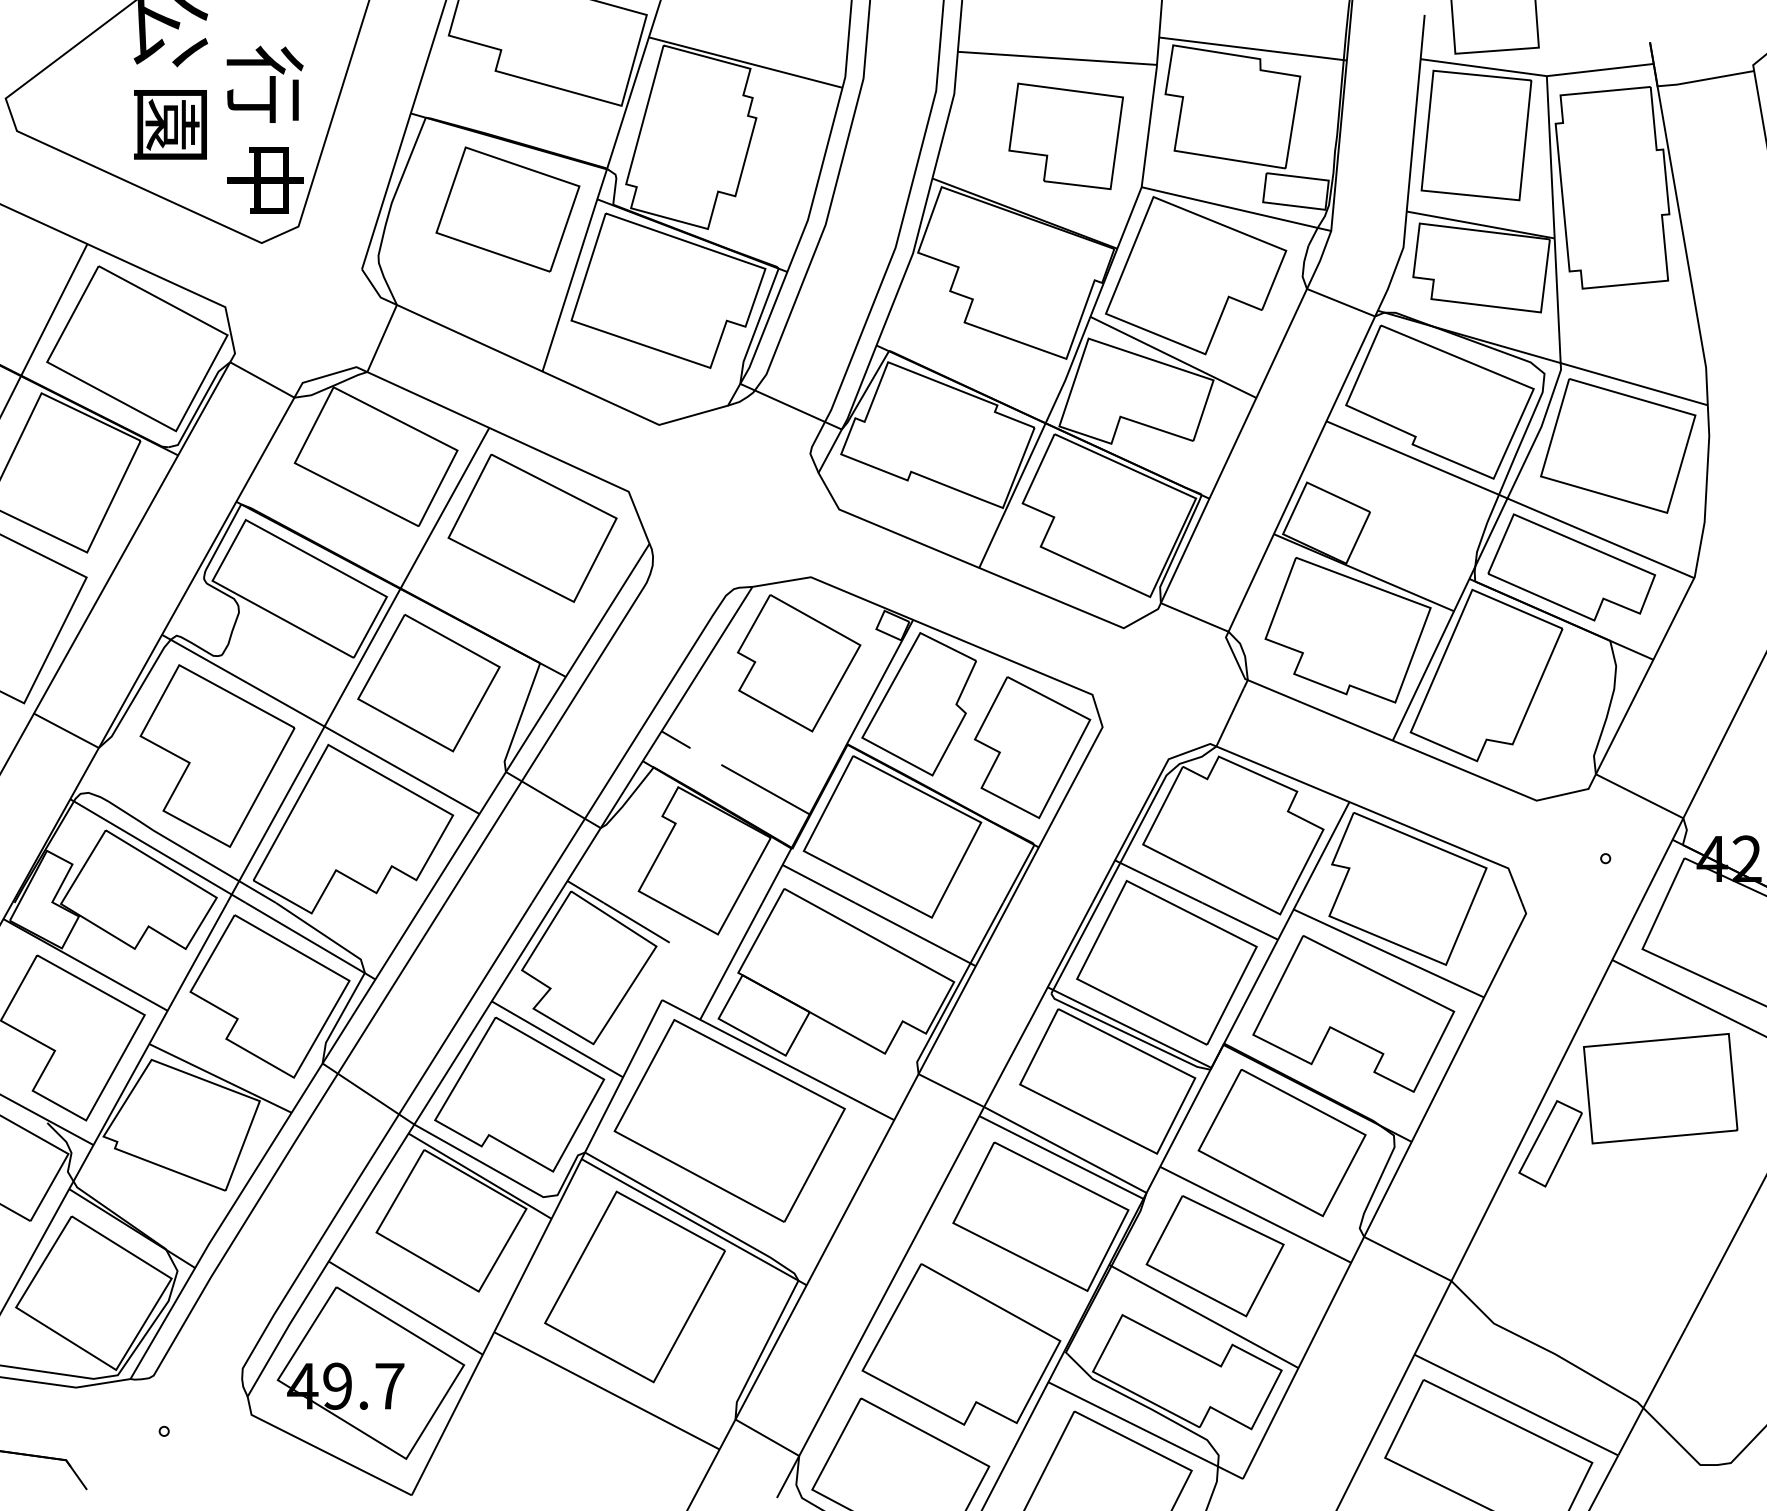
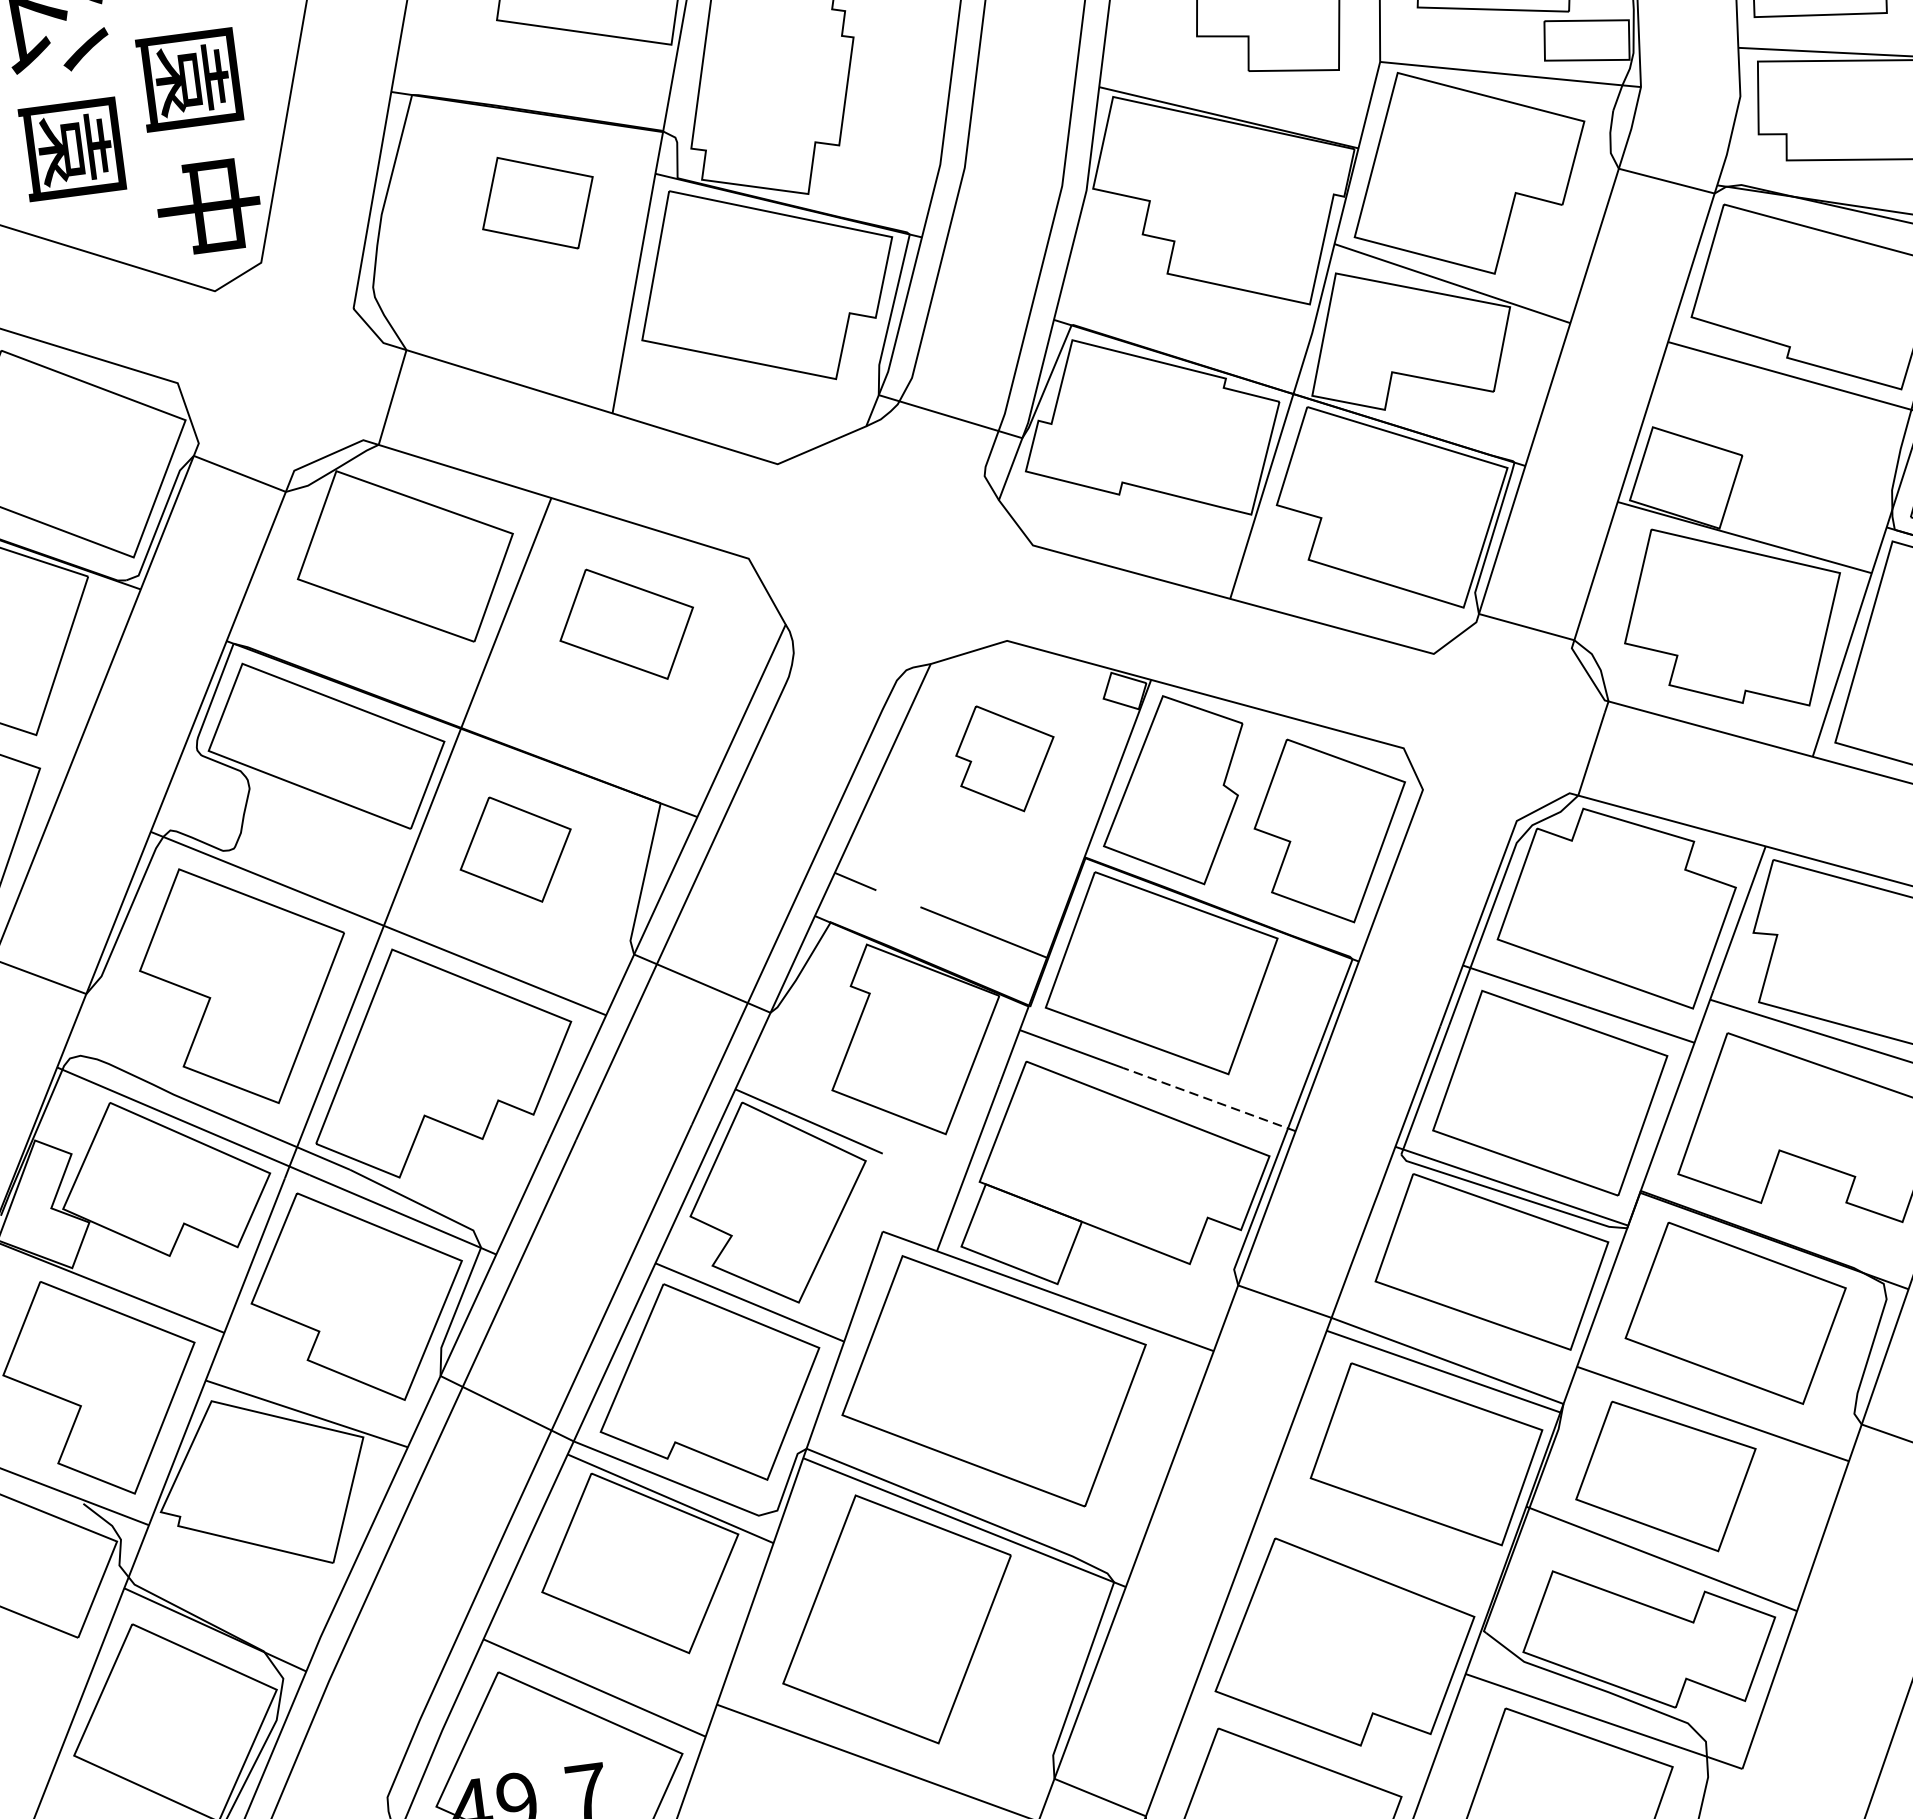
text: (264, 83) -> (190, 77), 行 -> 園
part: (507, 209) -> (537, 203), size x0.6
part: (532, 527) -> (626, 623), size x0.6
part: (798, 663) -> (1005, 758), size x0.6
part: (428, 683) -> (515, 849), size x0.6
line: (914, 934) -> (1208, 1099), solid -> dashed

